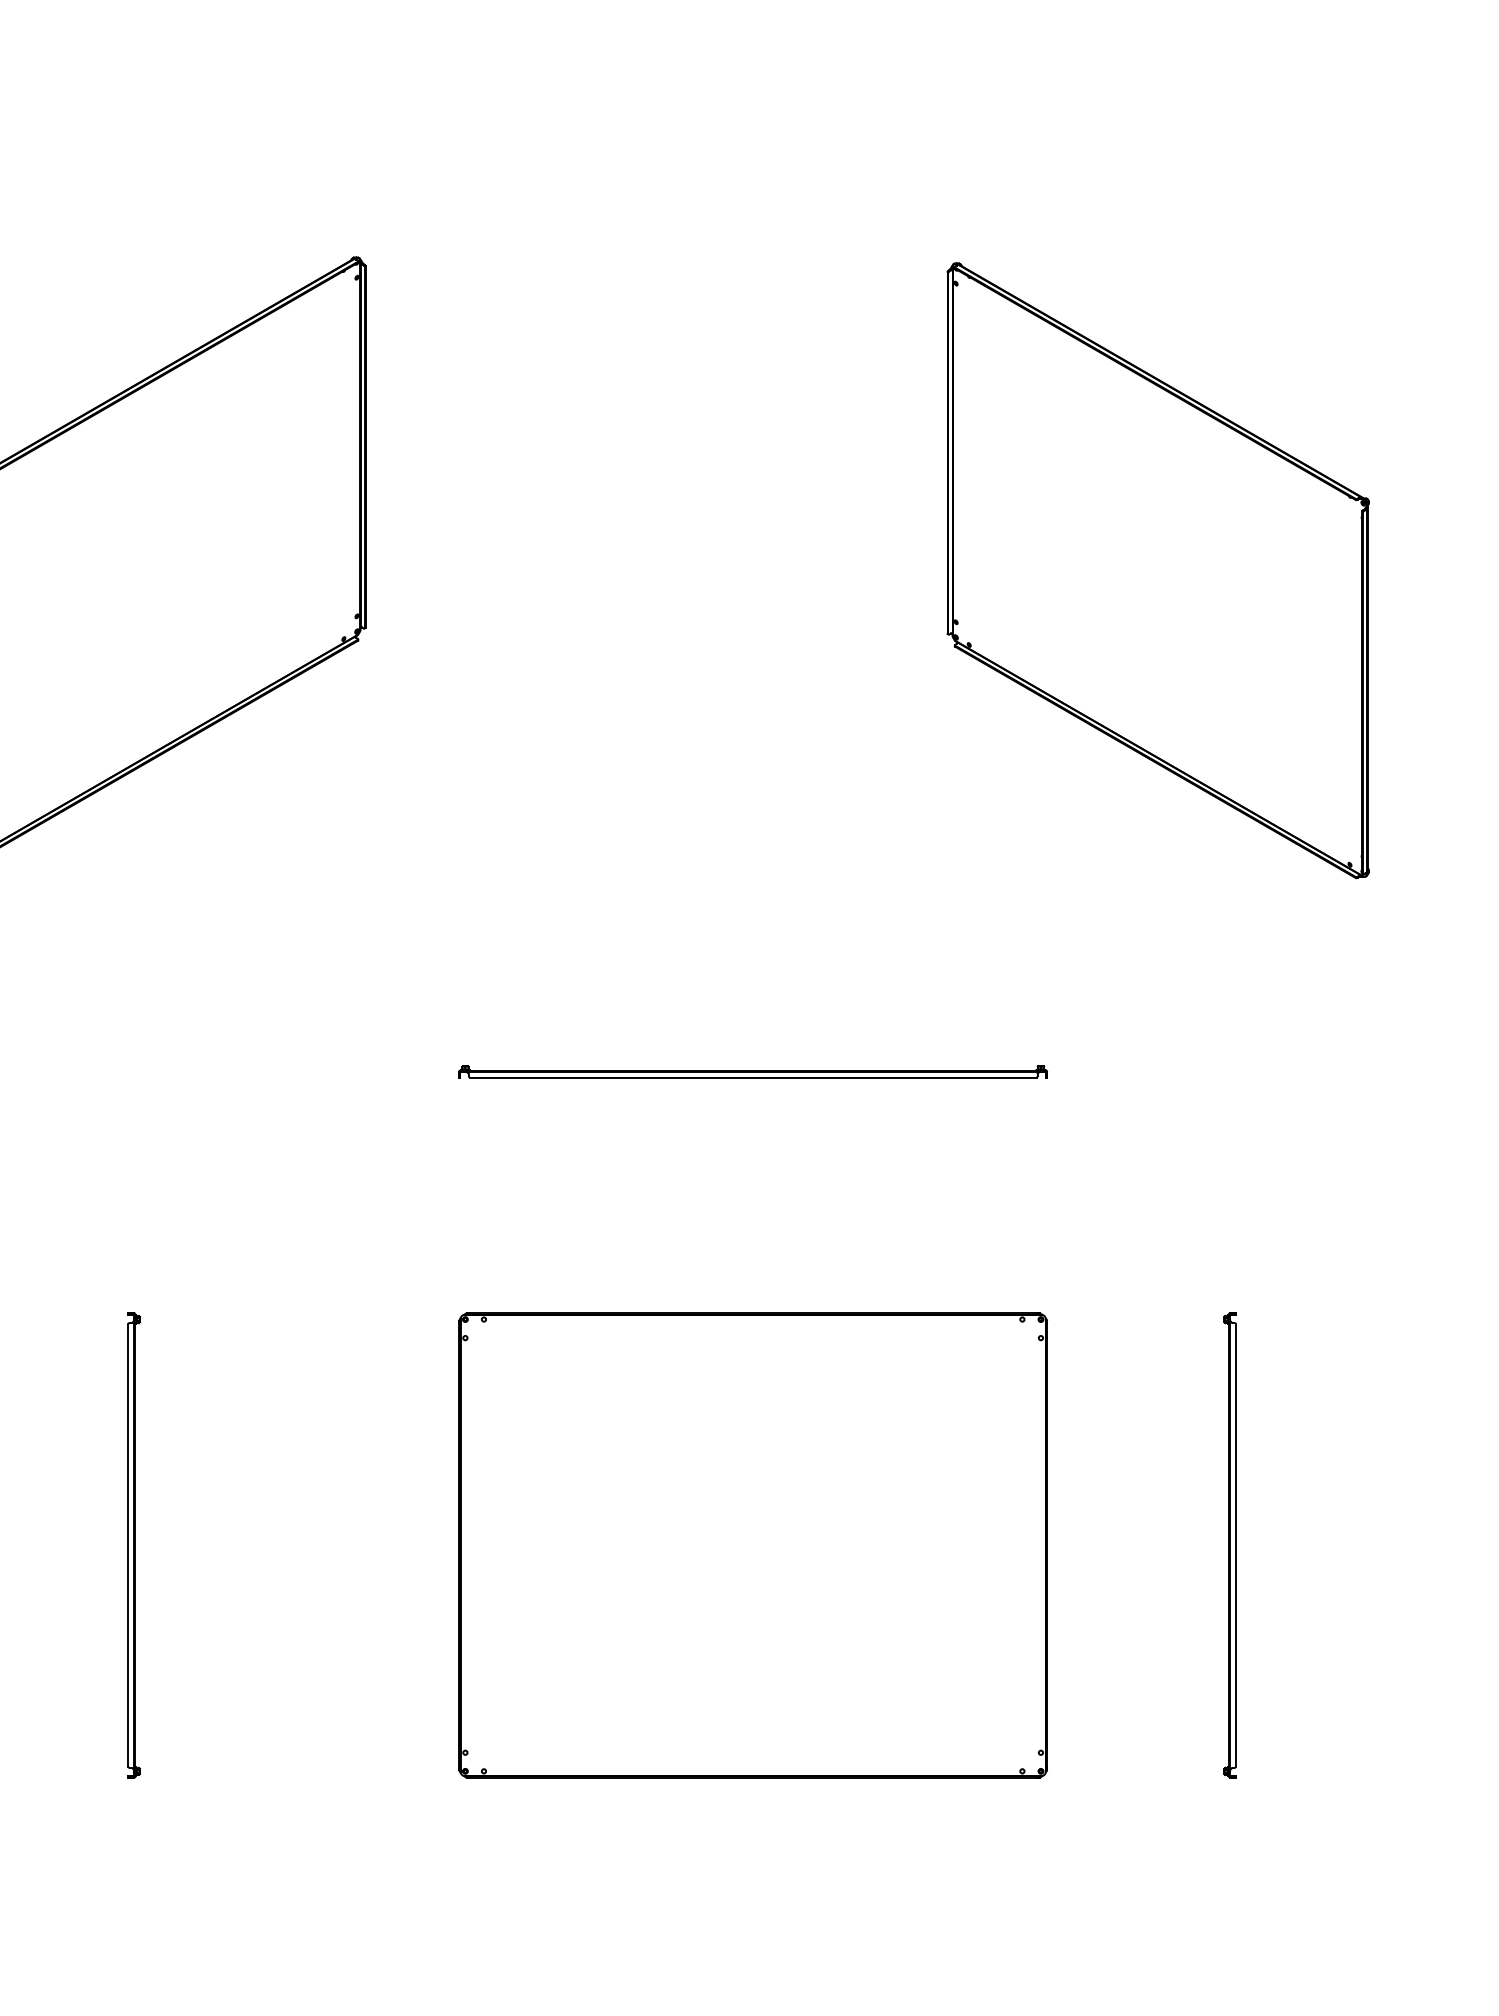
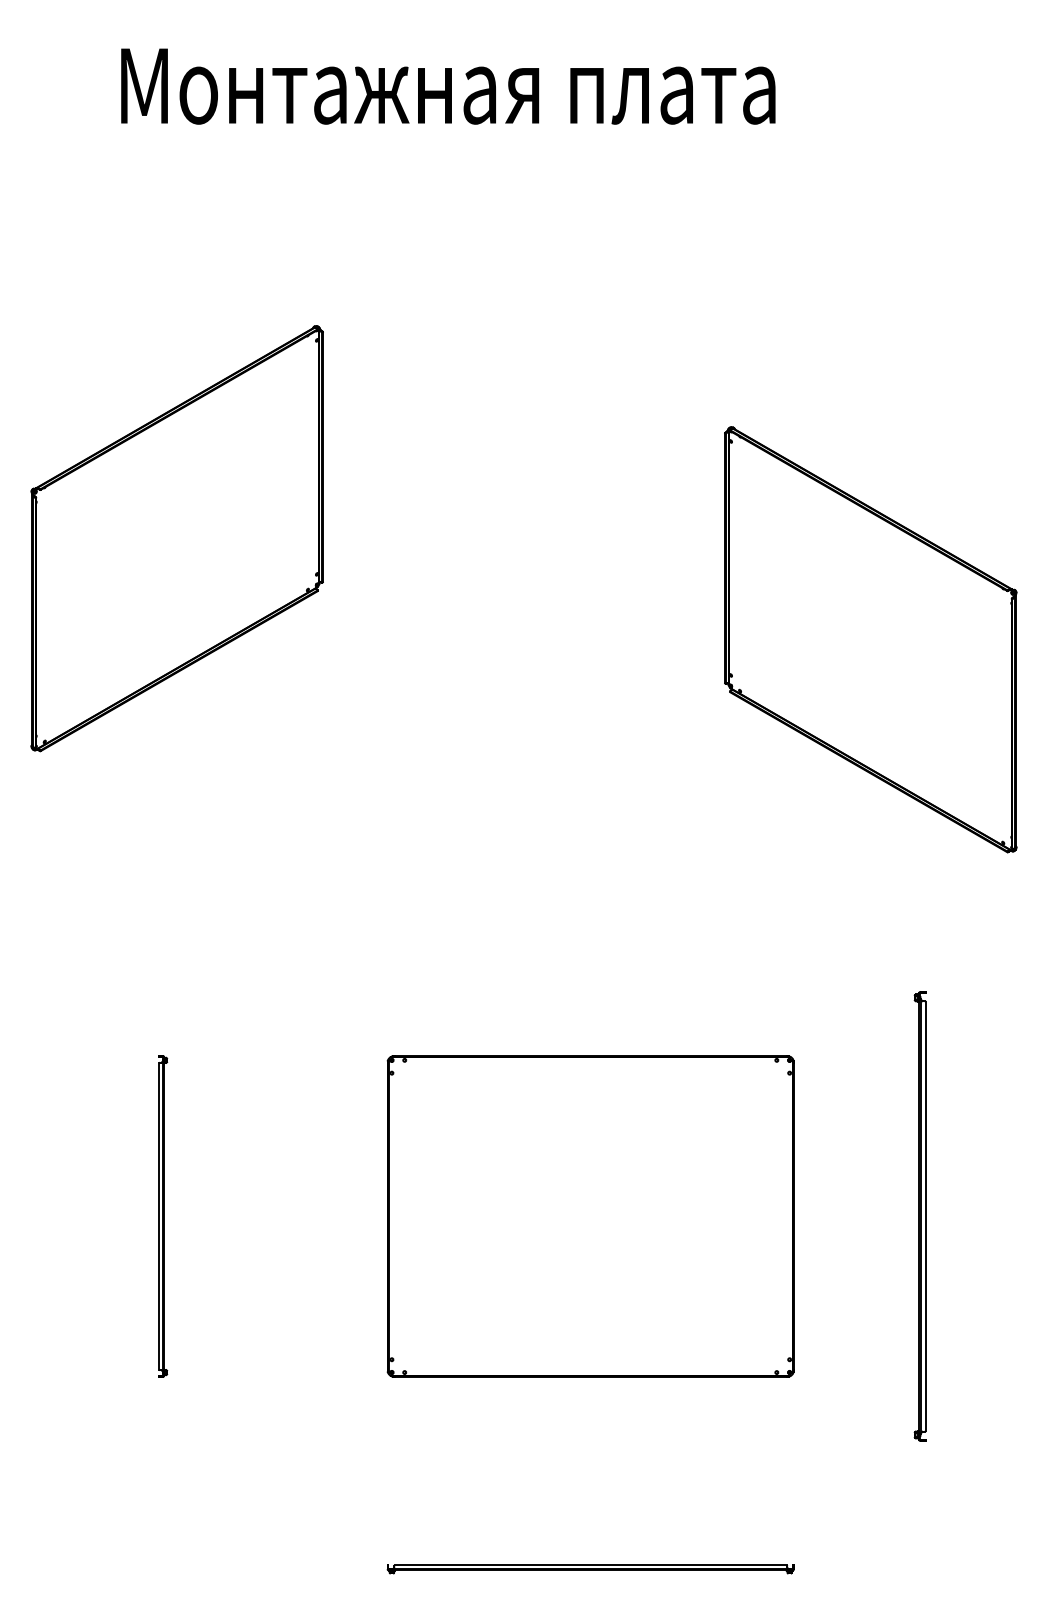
part: (1157, 570) -> (870, 639), moved
part: (752, 1070) -> (590, 888), removed
part: (1228, 1545) -> (919, 1216), size x1.4

